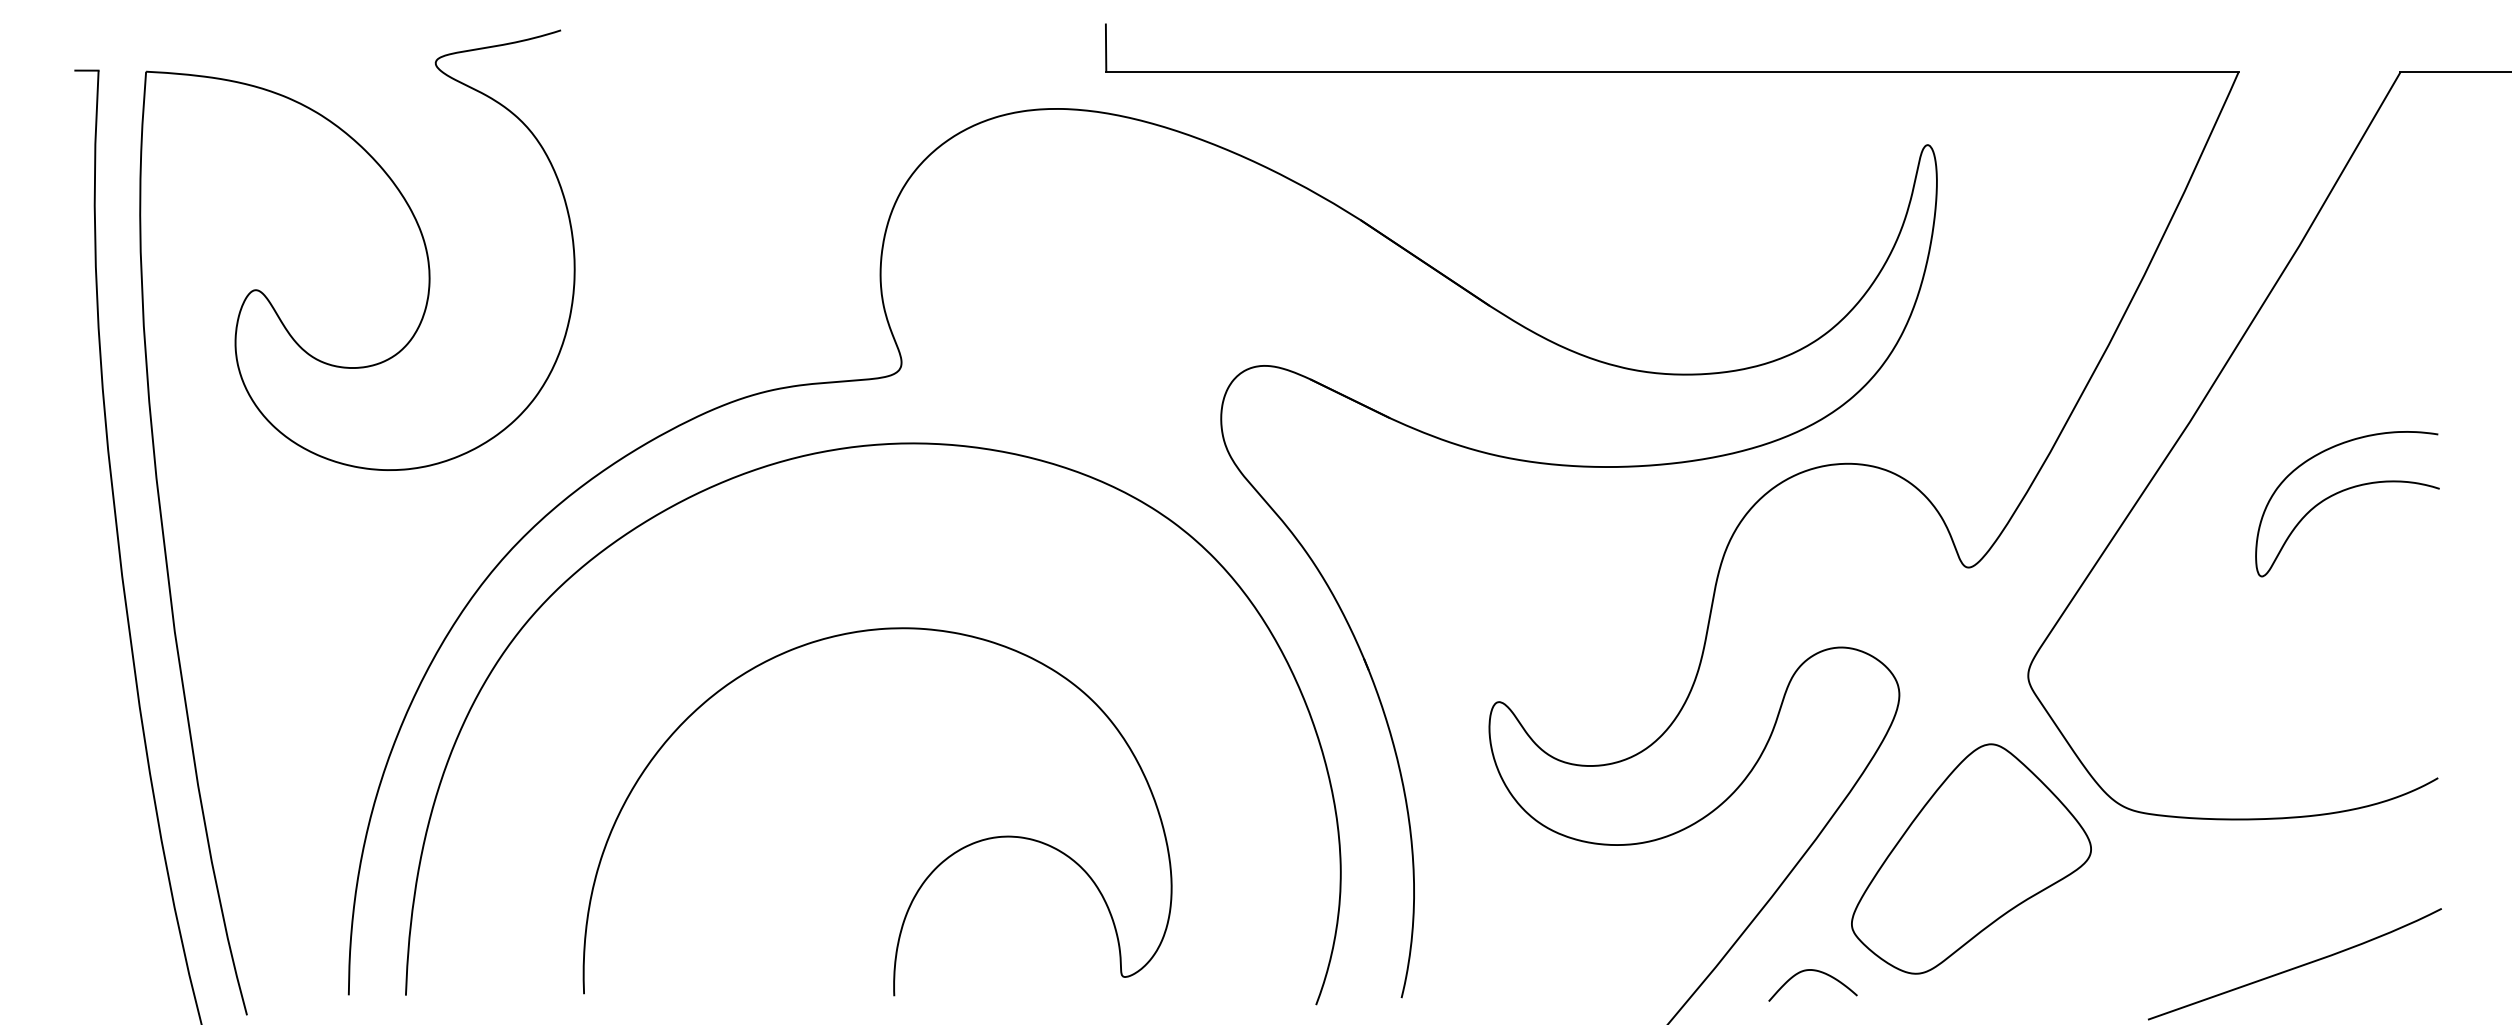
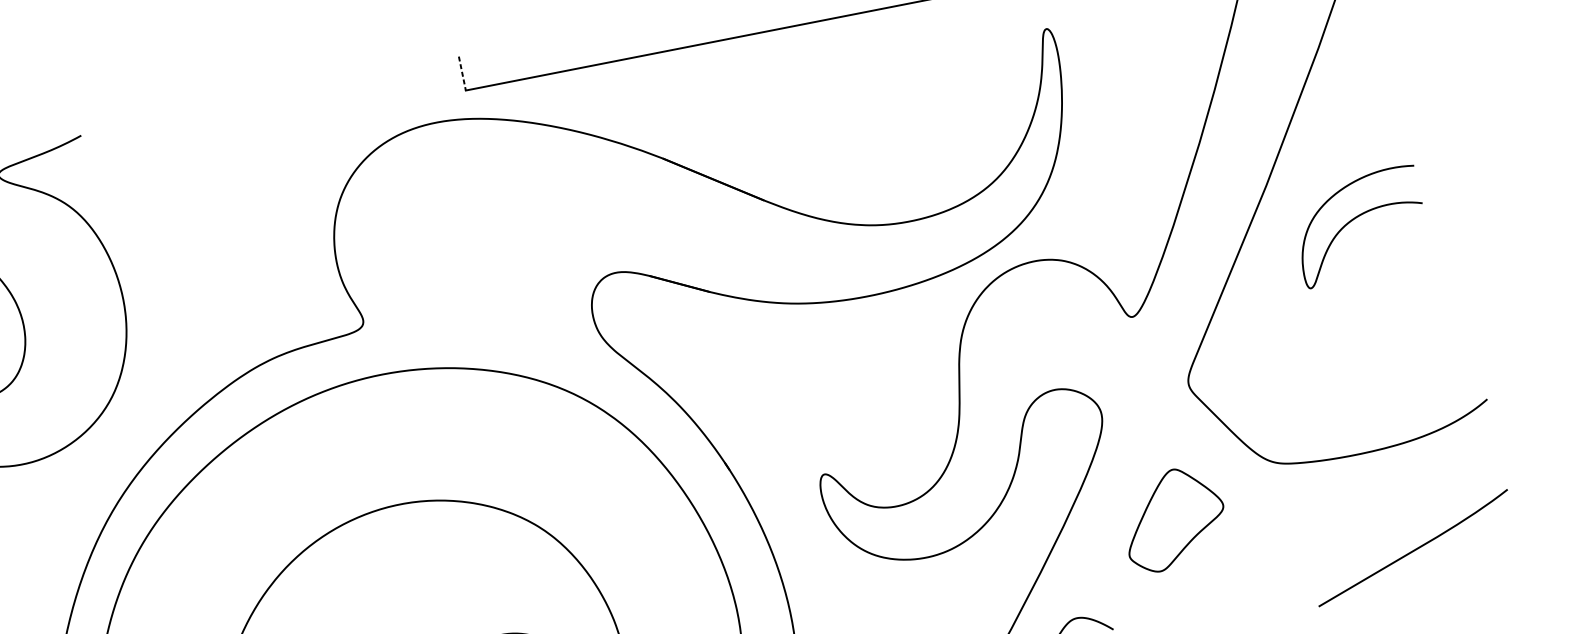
line: (1106, 48) -> (462, 73), solid -> dashed
curve: (2344, 491) -> (1356, 218), moved
part: (1971, 858) -> (1174, 518), size x0.6

